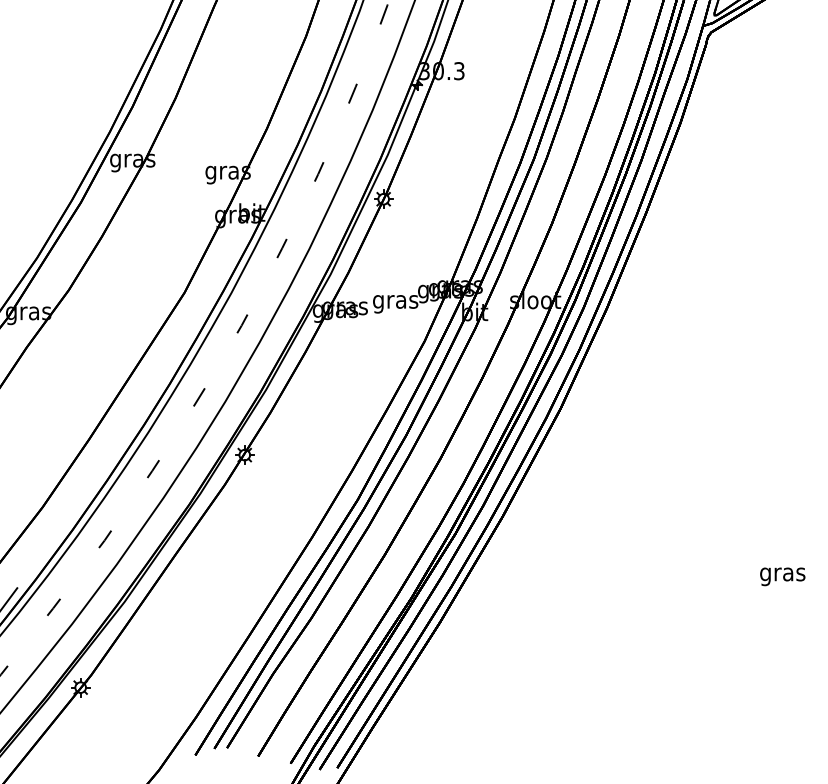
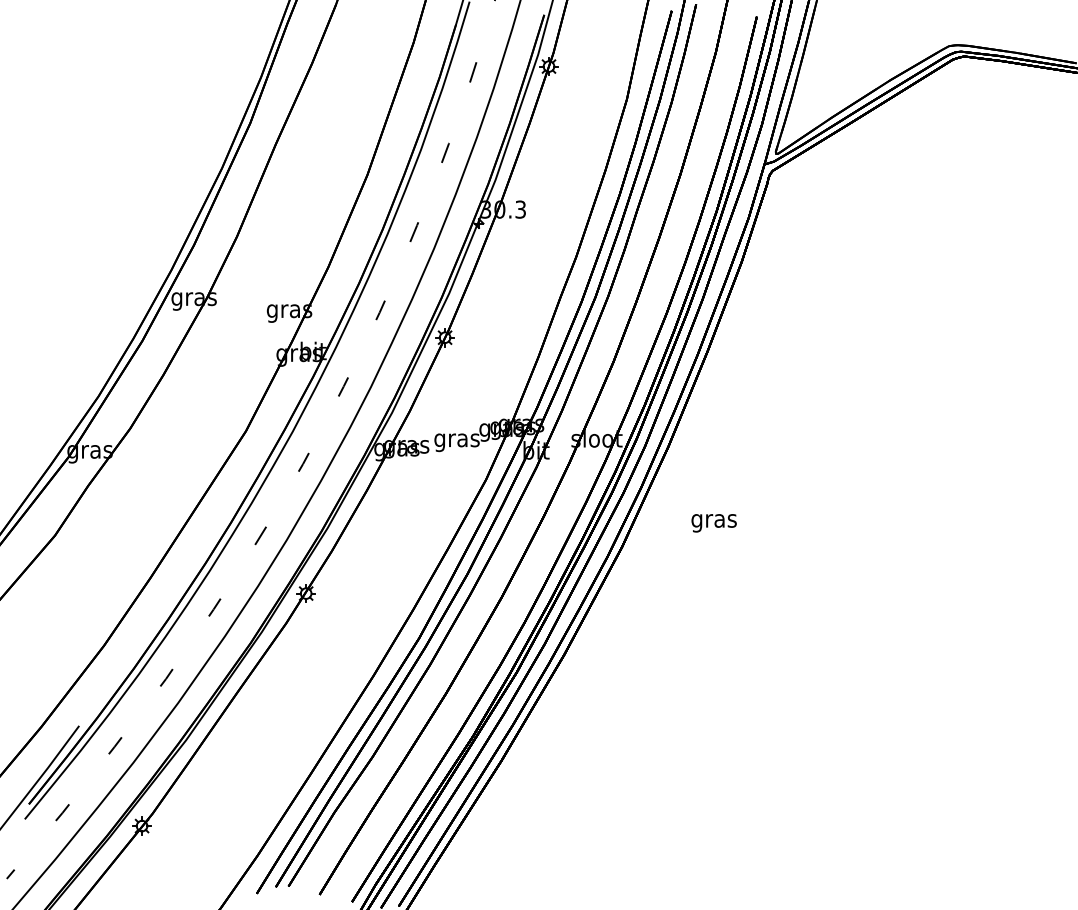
text: (782, 577) -> (713, 523), moved

